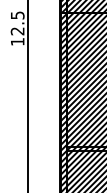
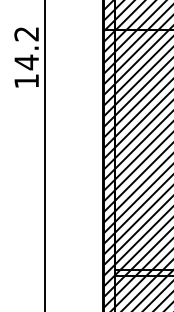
text: (17, 23) -> (26, 48), 12.5 -> 14.2

